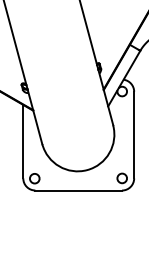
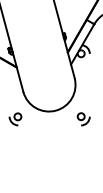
line: (134, 134) -> (90, 84), removed
line: (23, 141) -> (9, 89), removed
line: (78, 190) -> (49, 125), removed

